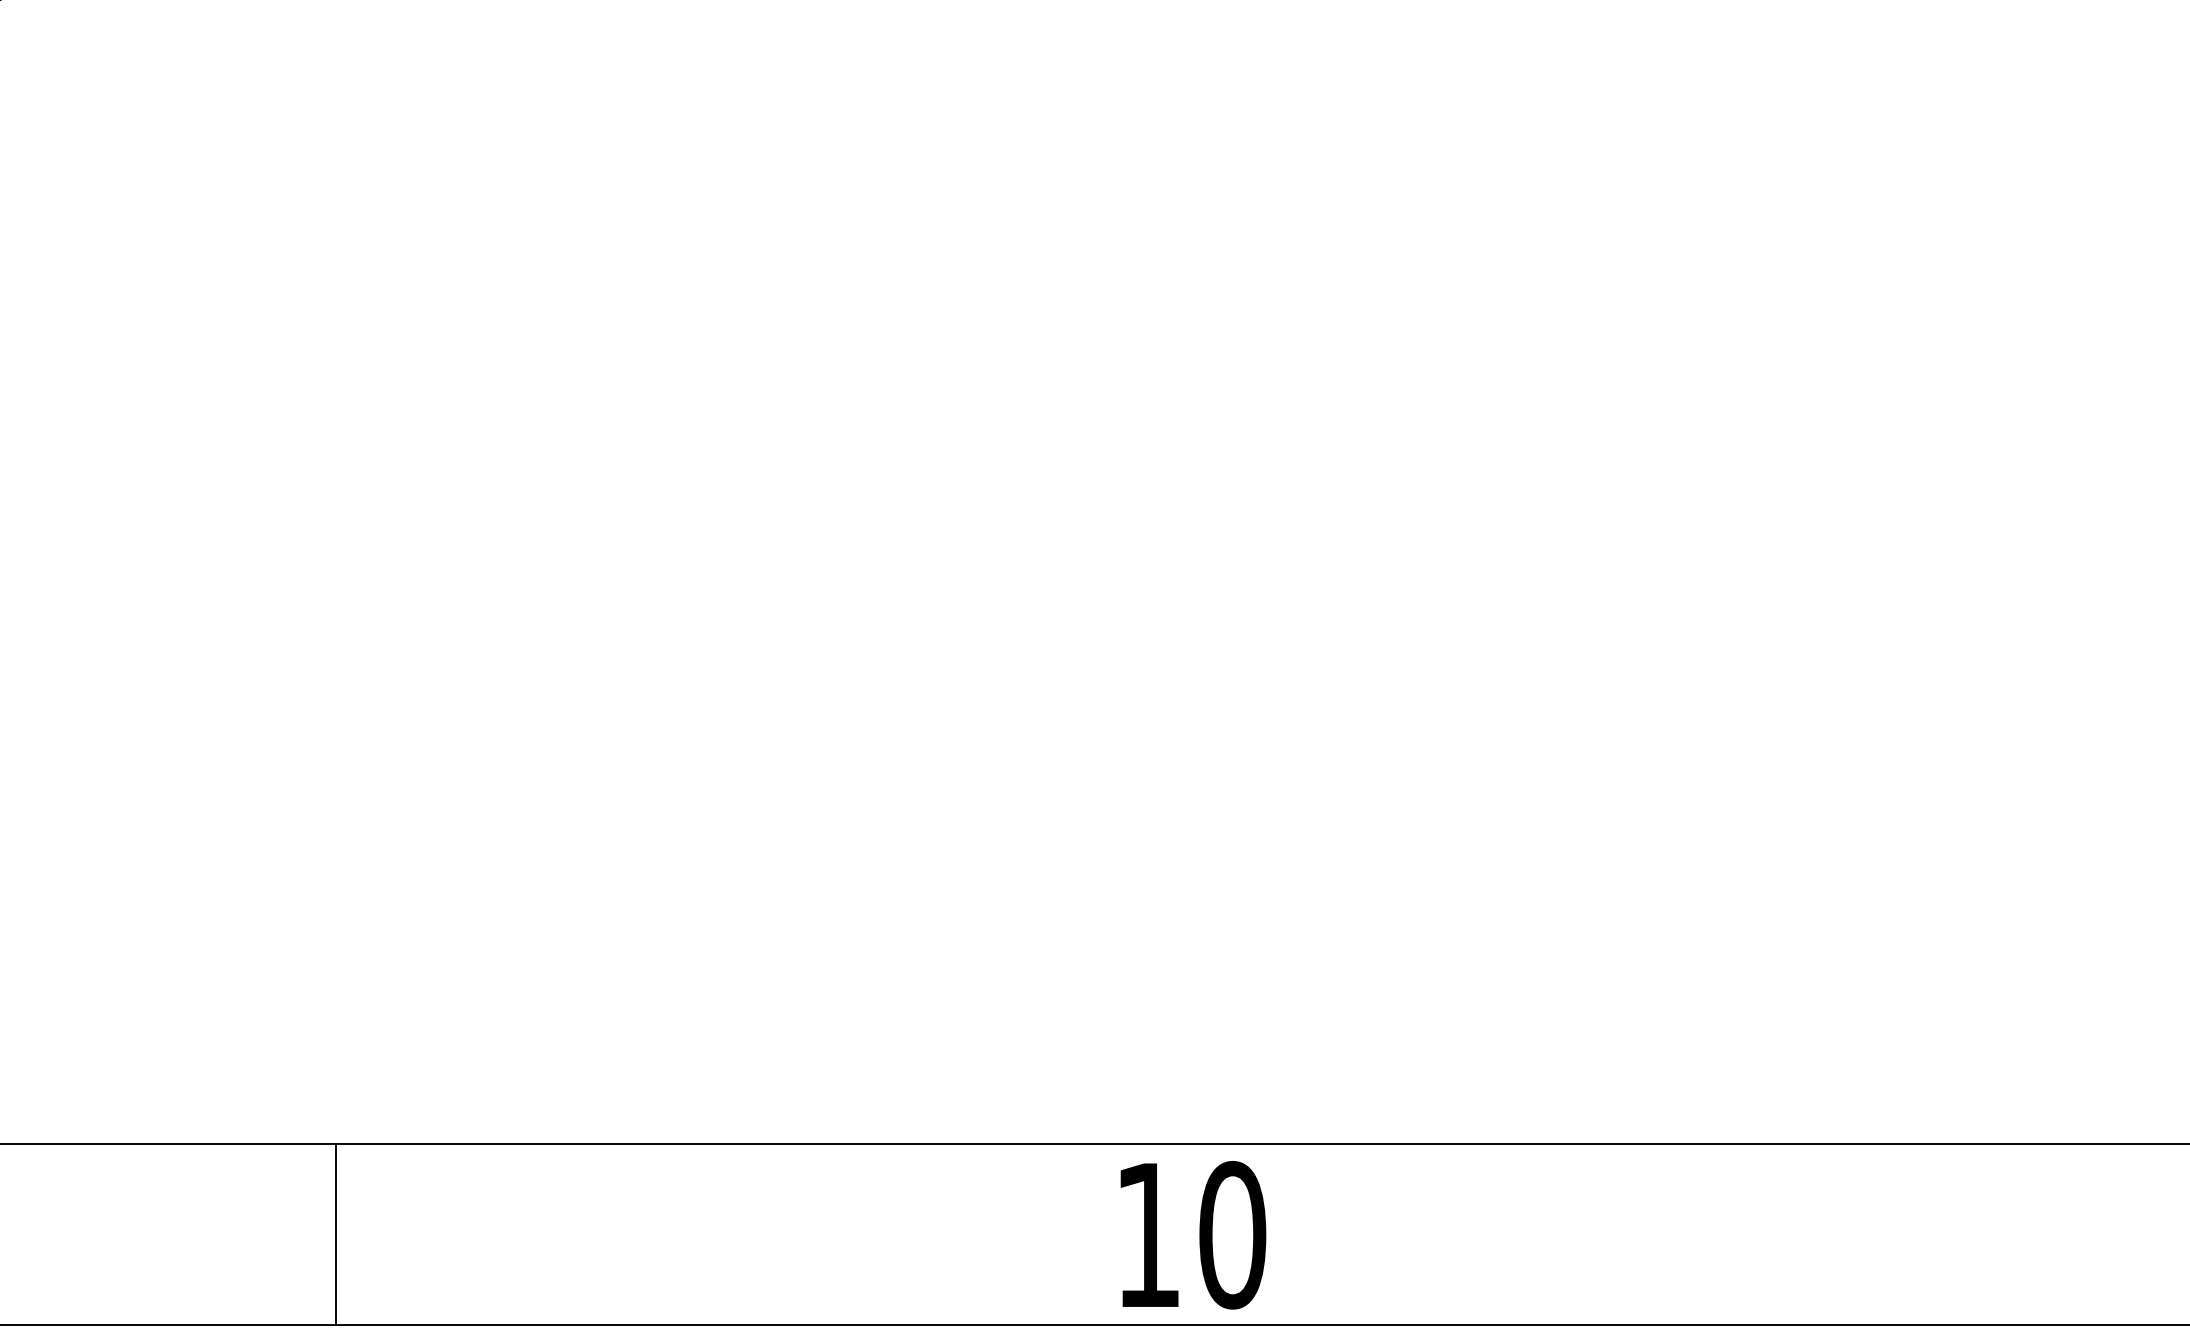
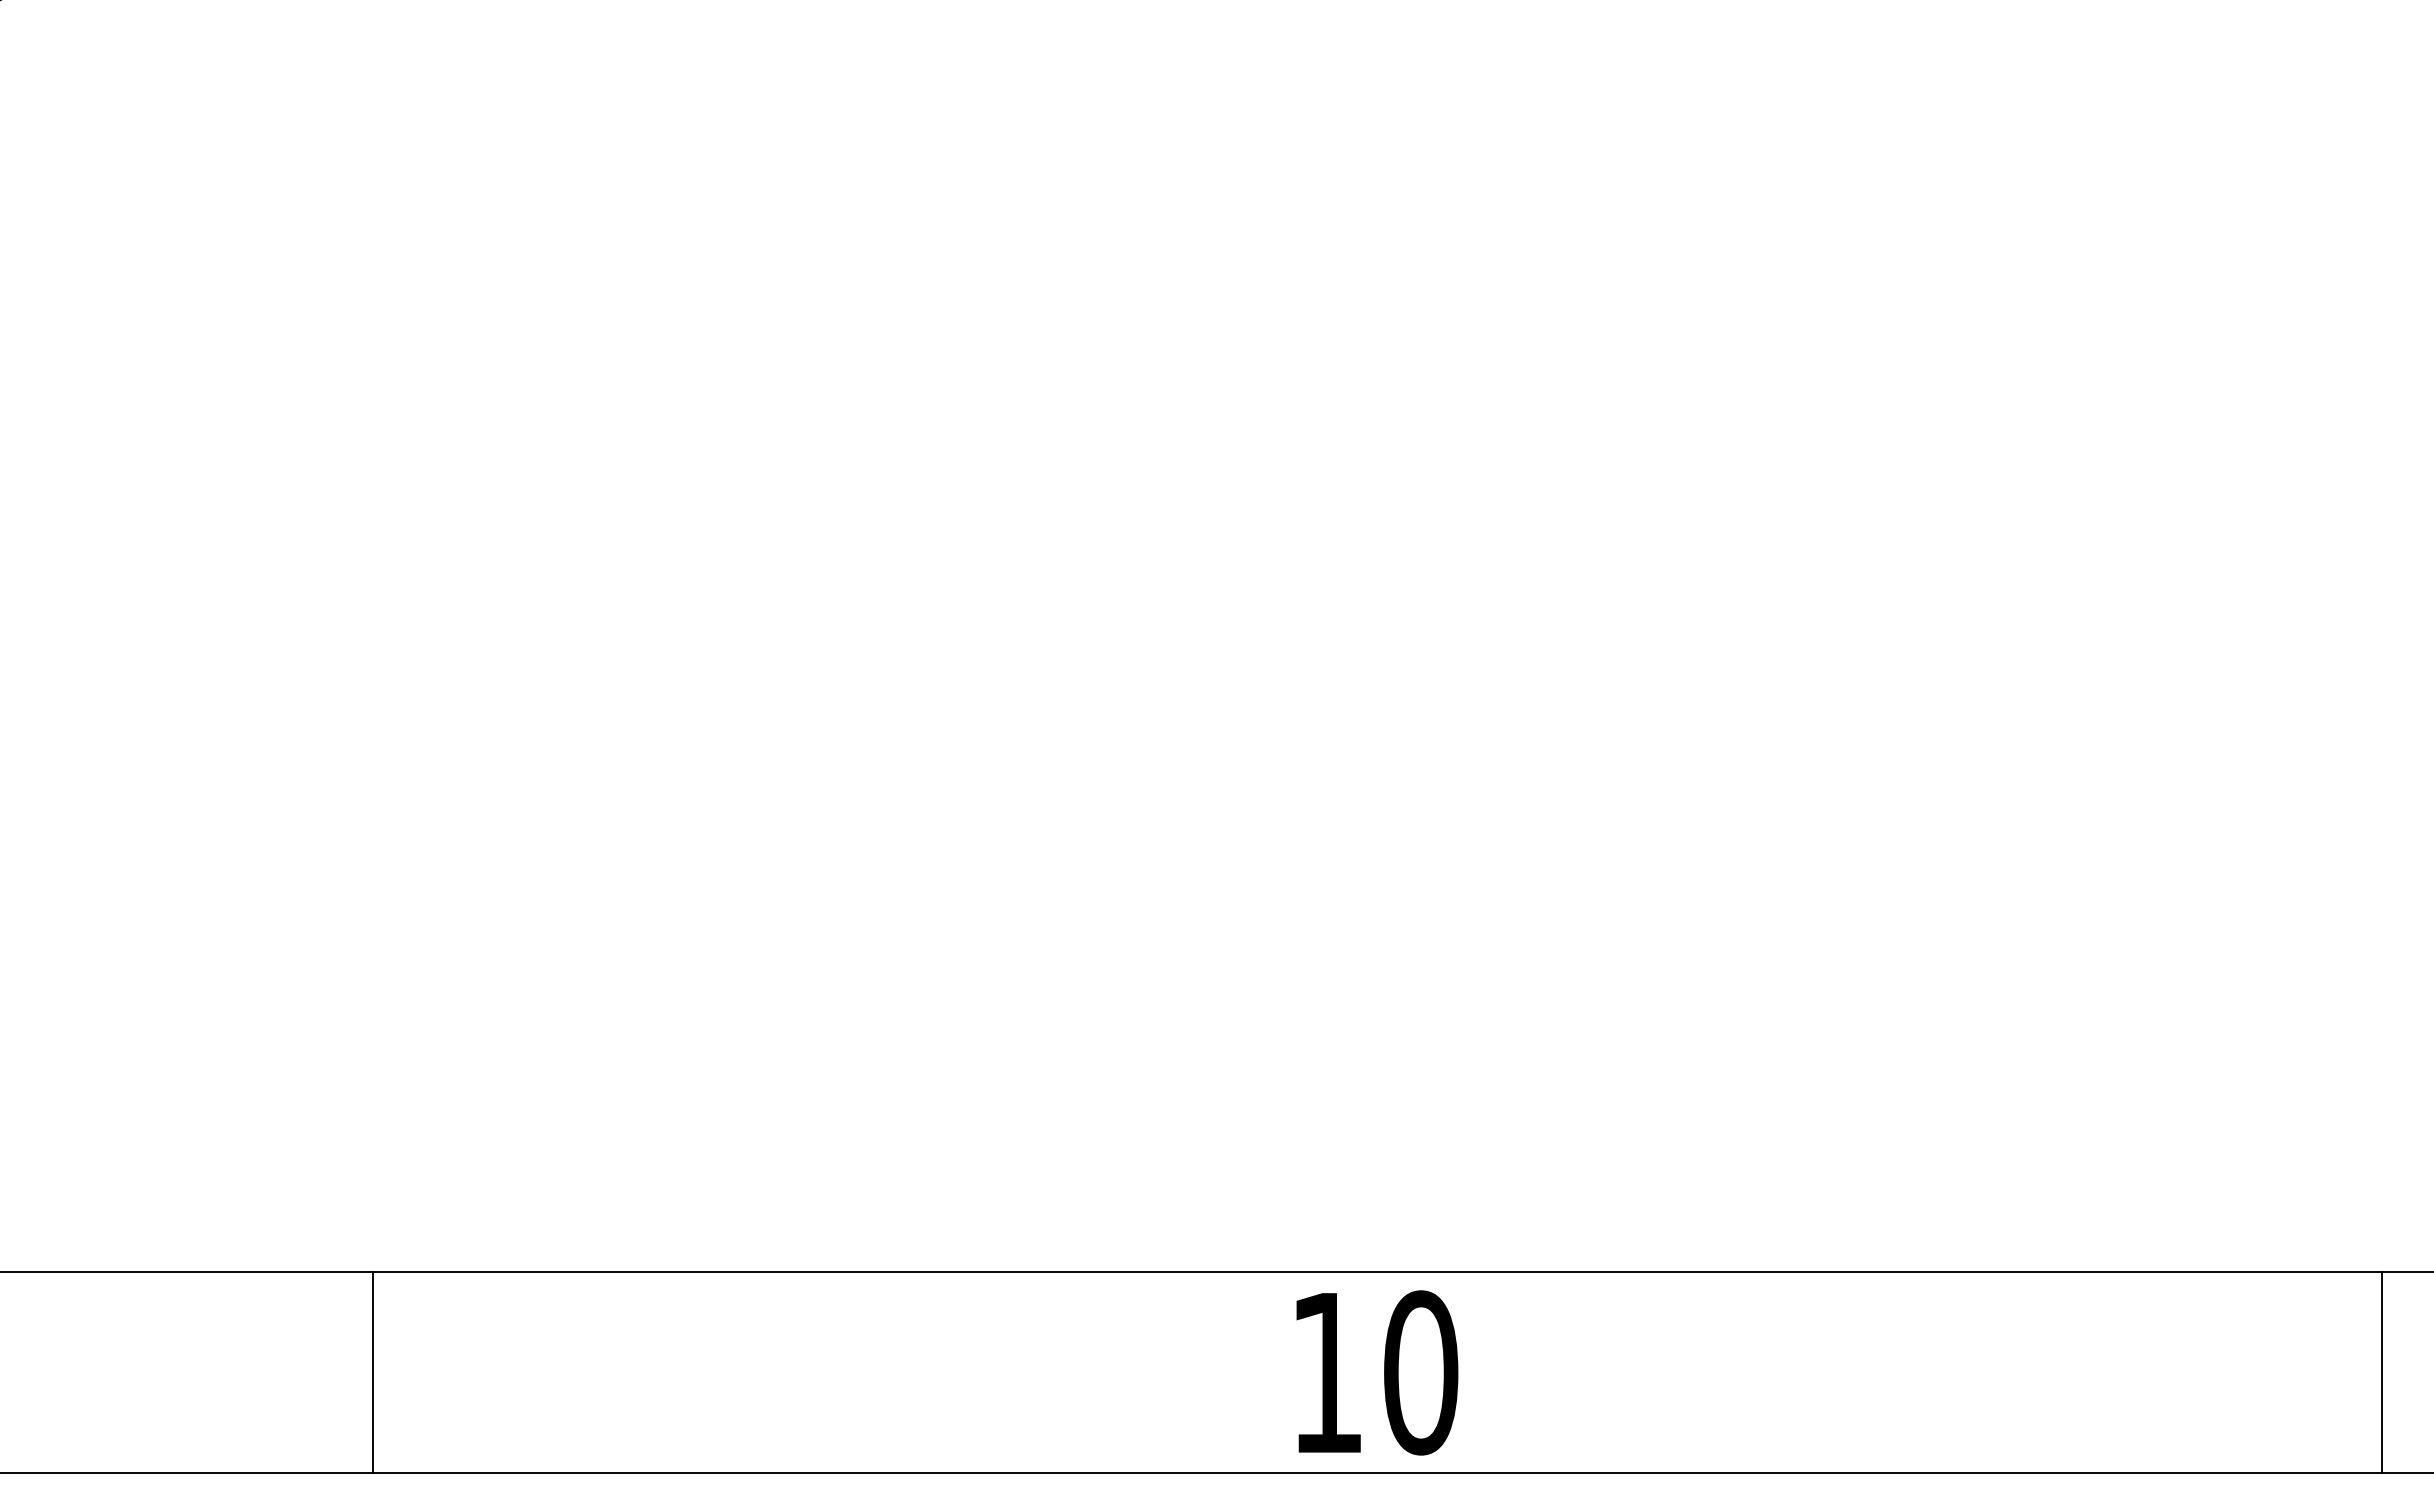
line: (2142, 1233) -> (2381, 1371), added
text: (1193, 1234) -> (1377, 1372), moved

